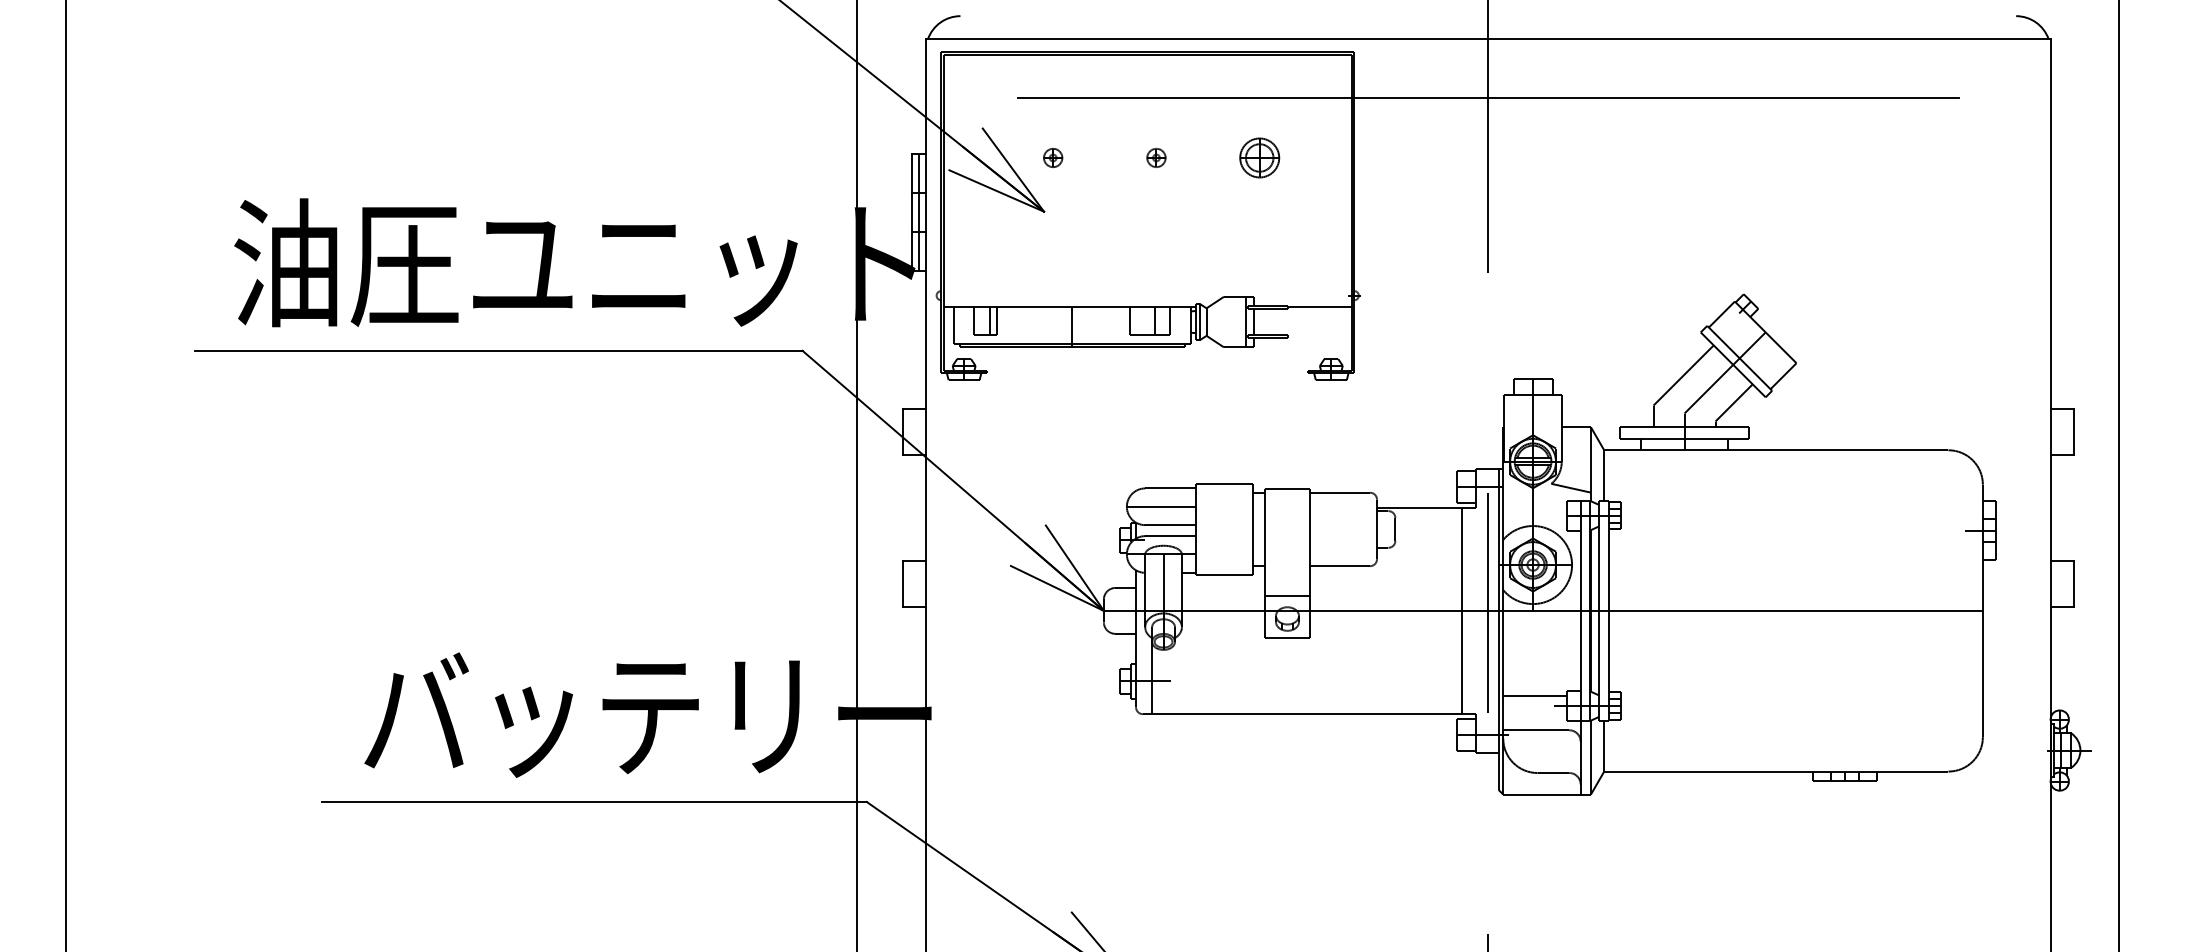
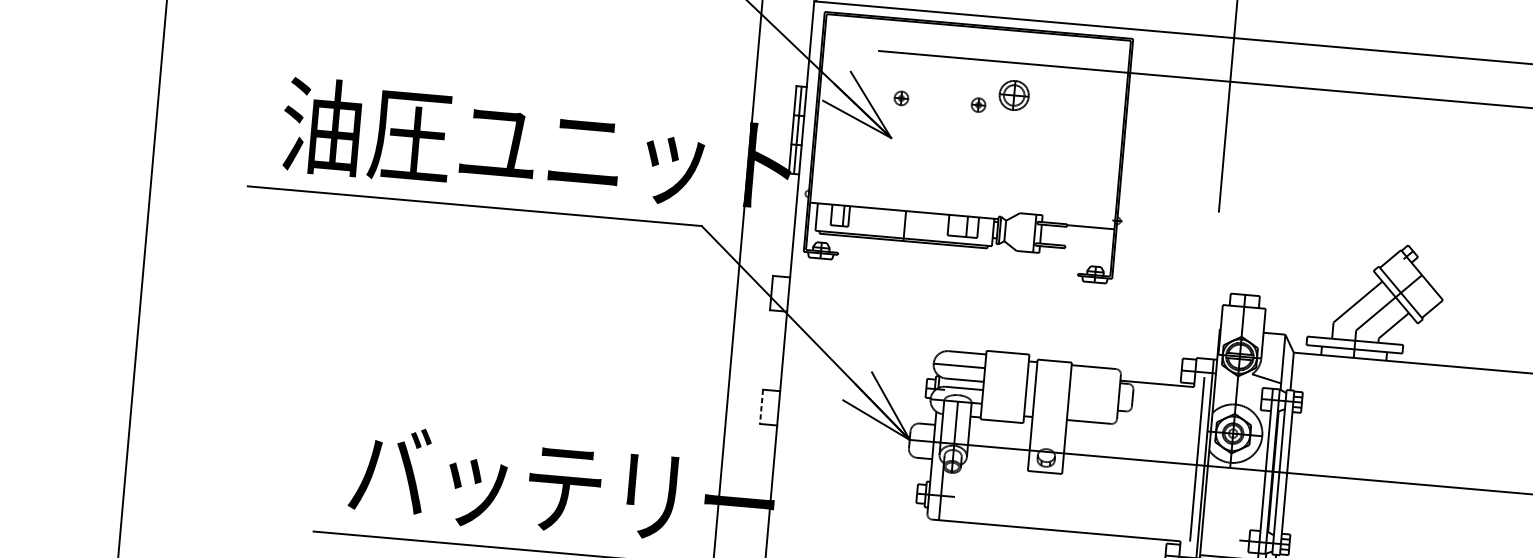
part: (1259, 157) -> (1014, 95), moved
line: (903, 584) -> (761, 407), solid -> dashed
line: (1287, 596) -> (1047, 441), removed
line: (1461, 610) -> (1176, 462), removed
line: (1534, 695) -> (1225, 531), removed

